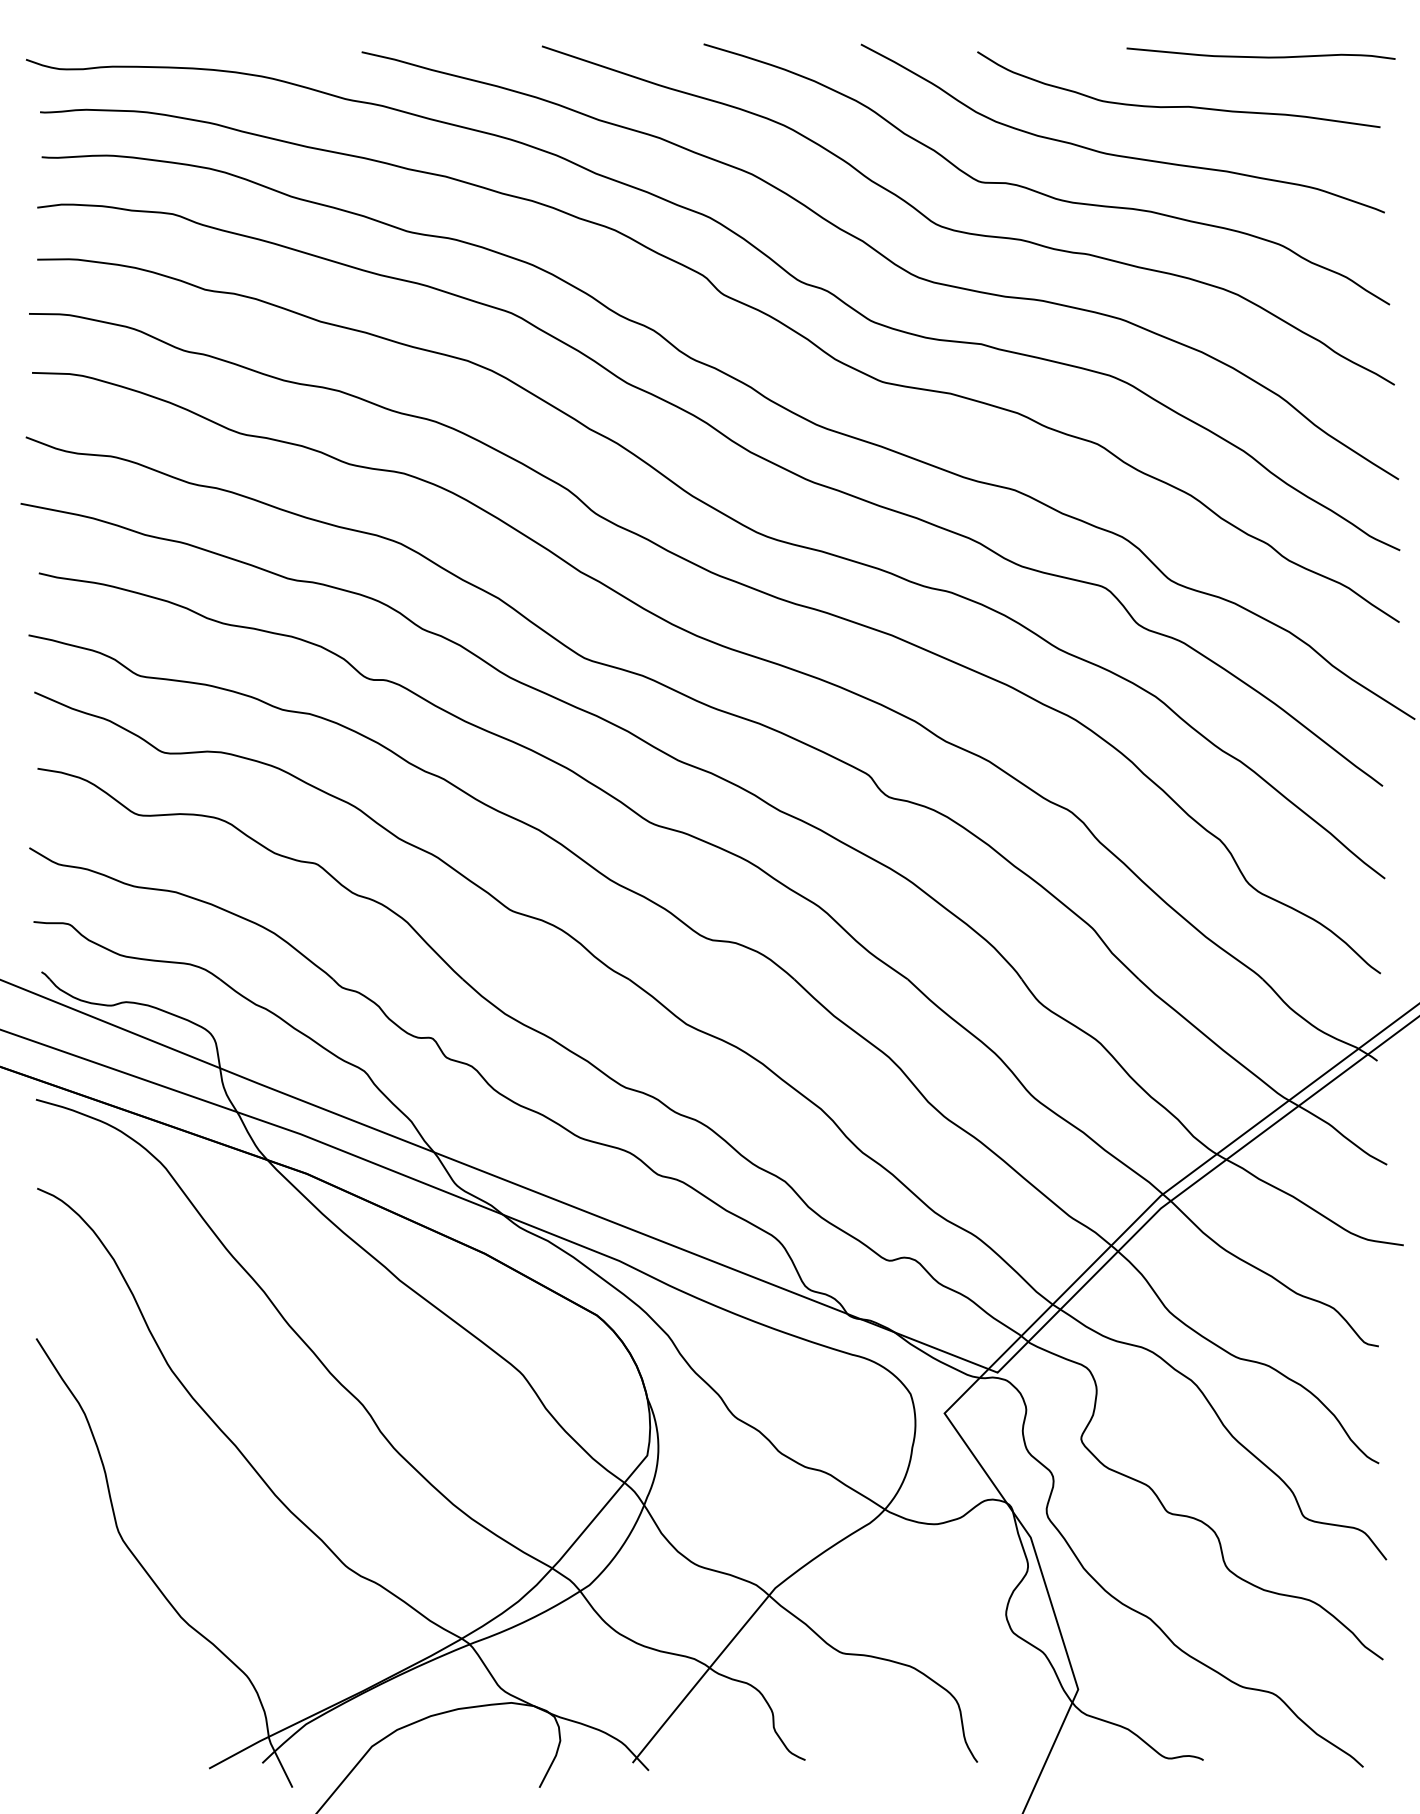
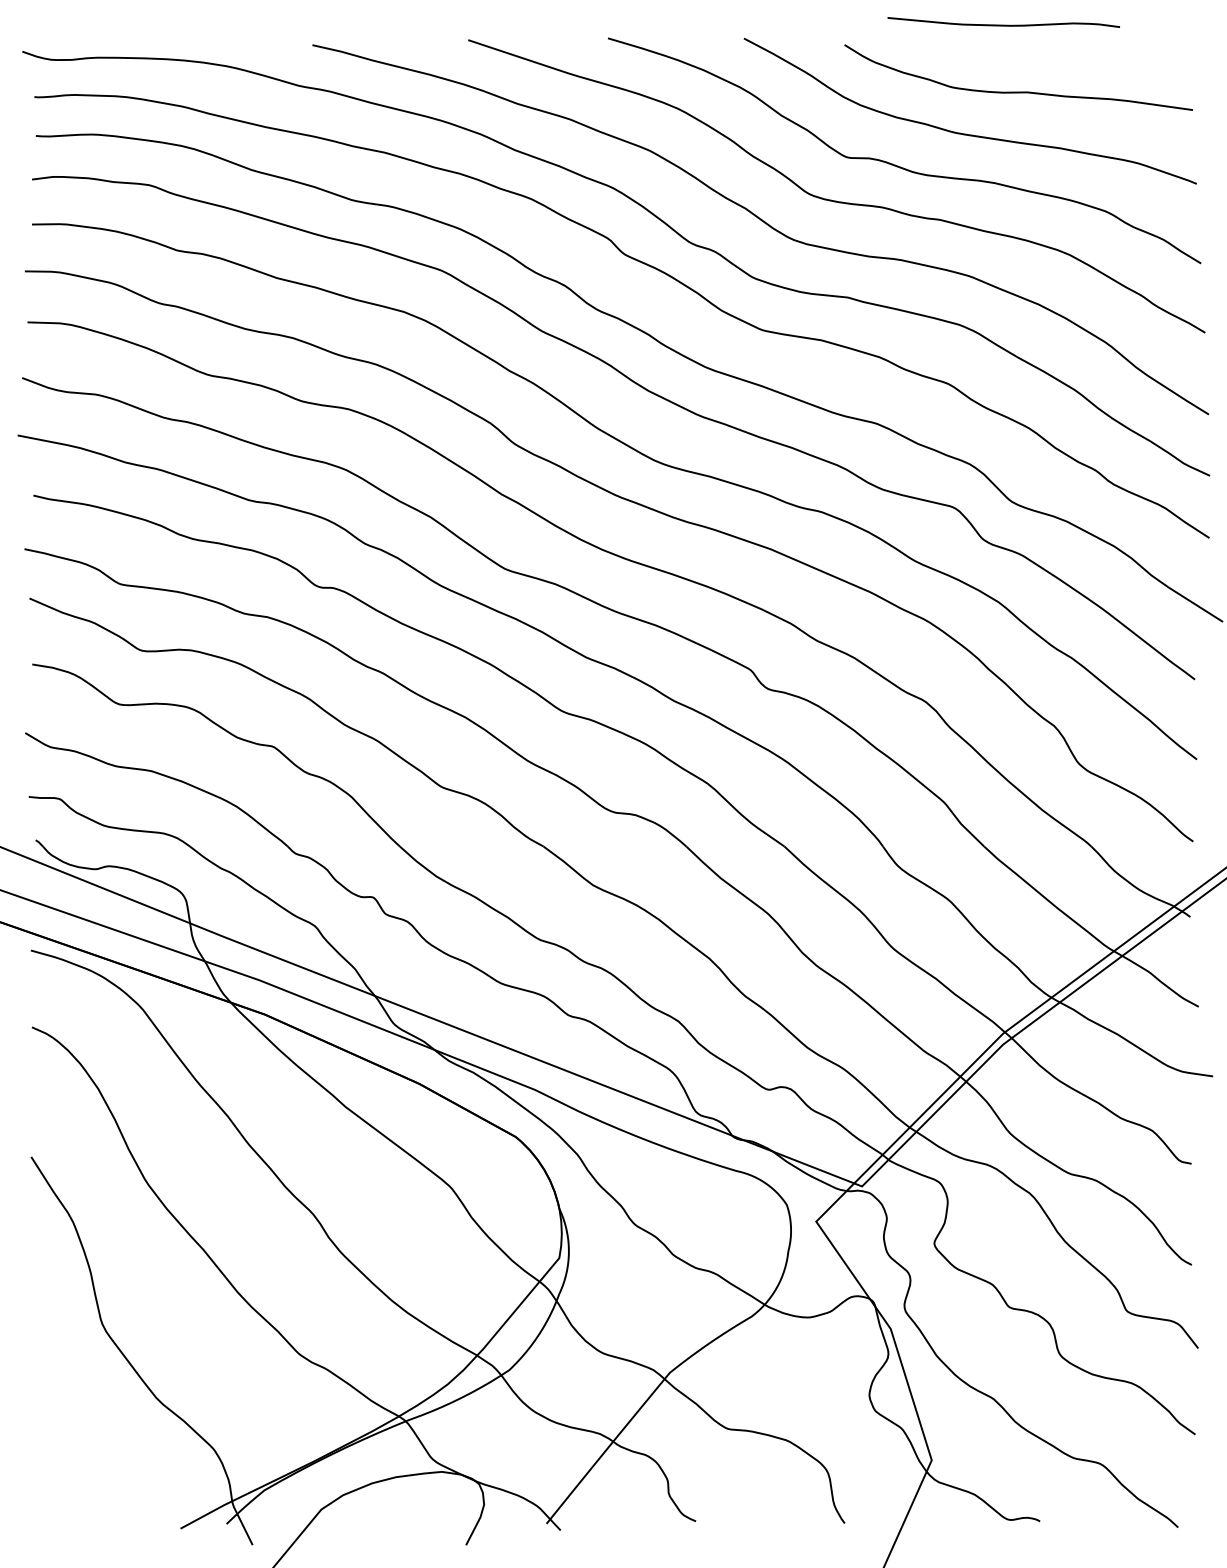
curve: (1260, 56) -> (1003, 24), moved

